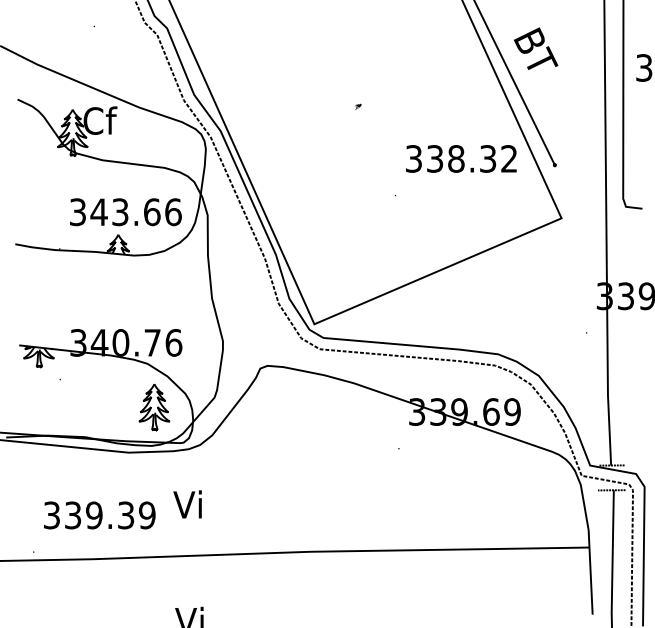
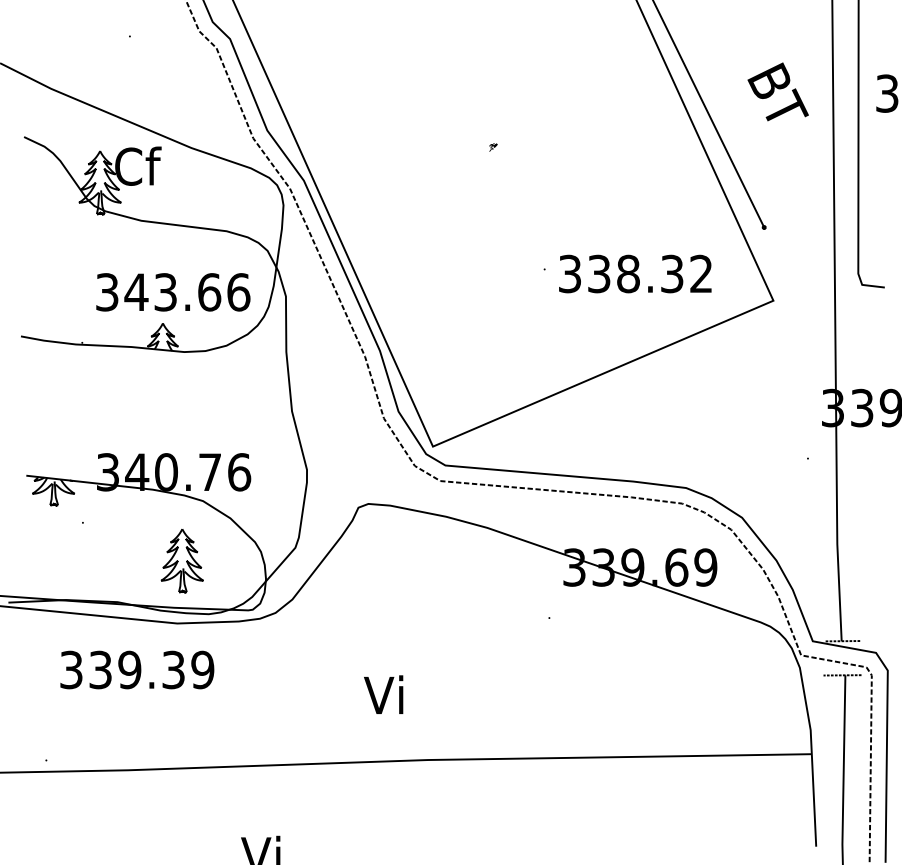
text: (536, 48) -> (778, 91), moved
text: (461, 158) -> (635, 273), moved
part: (154, 407) -> (182, 561), moved
text: (187, 504) -> (383, 694), moved
text: (99, 515) -> (136, 670), moved

